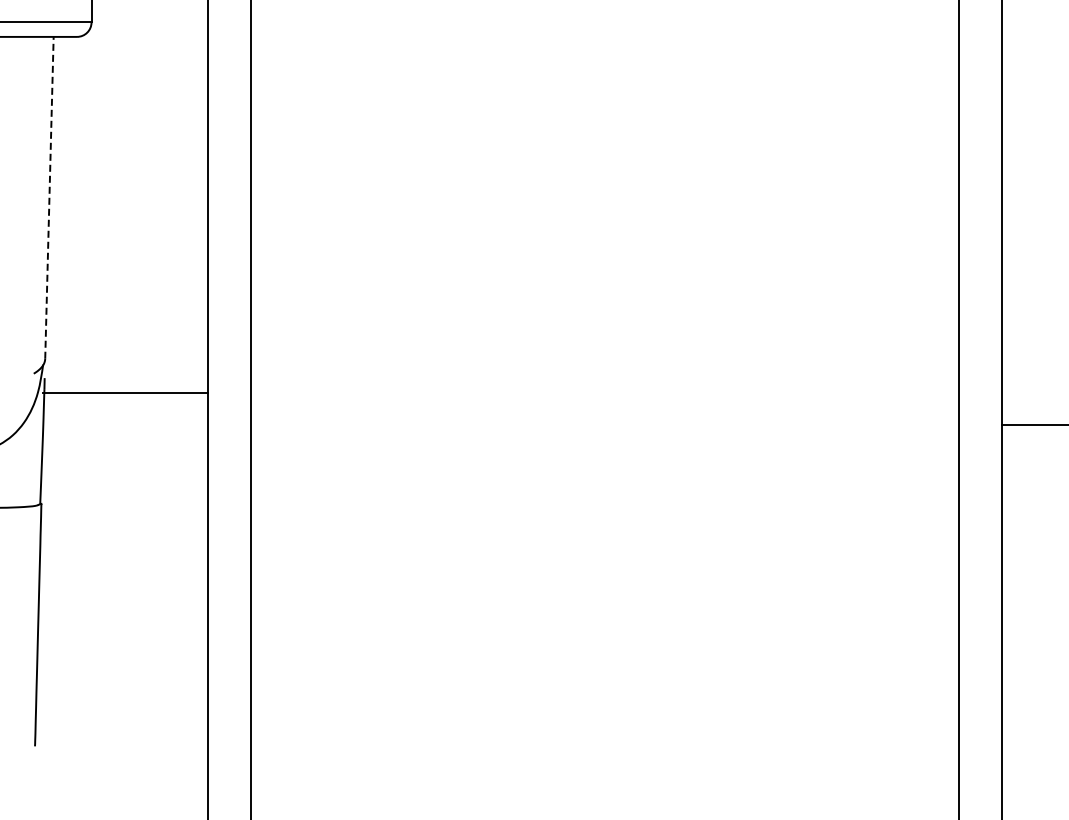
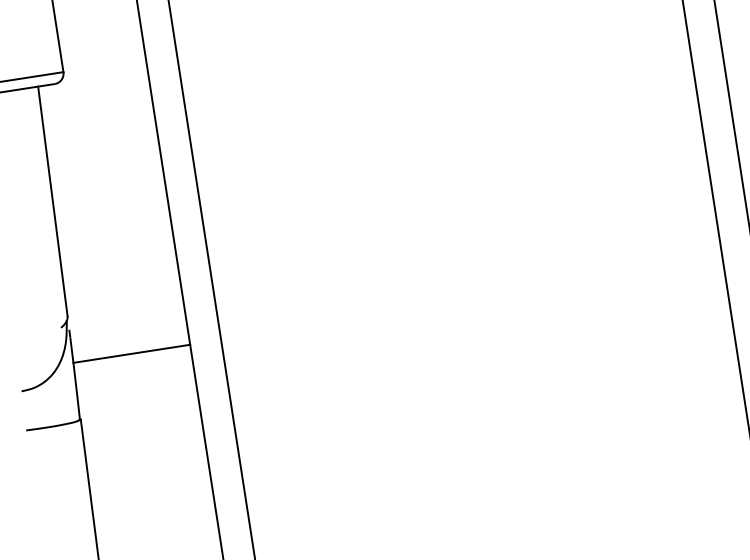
line: (49, 197) -> (52, 201), dashed -> solid
line: (125, 392) -> (131, 353), moved

